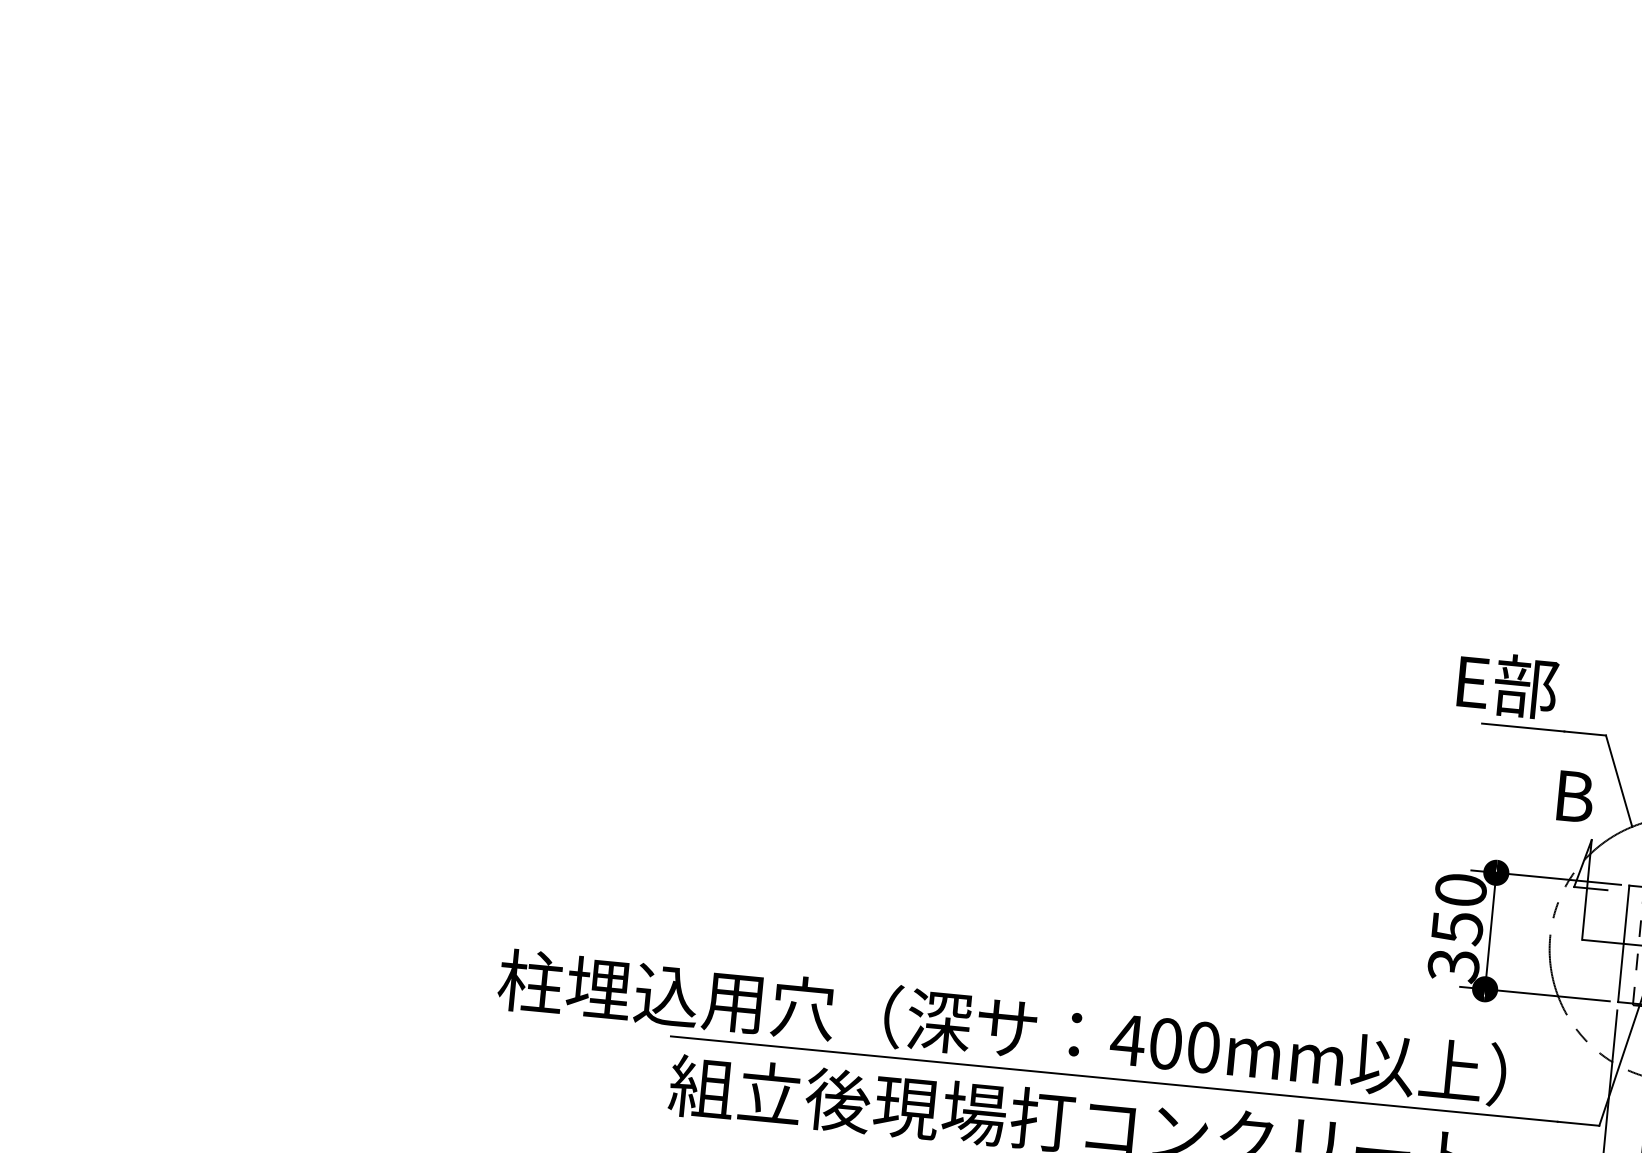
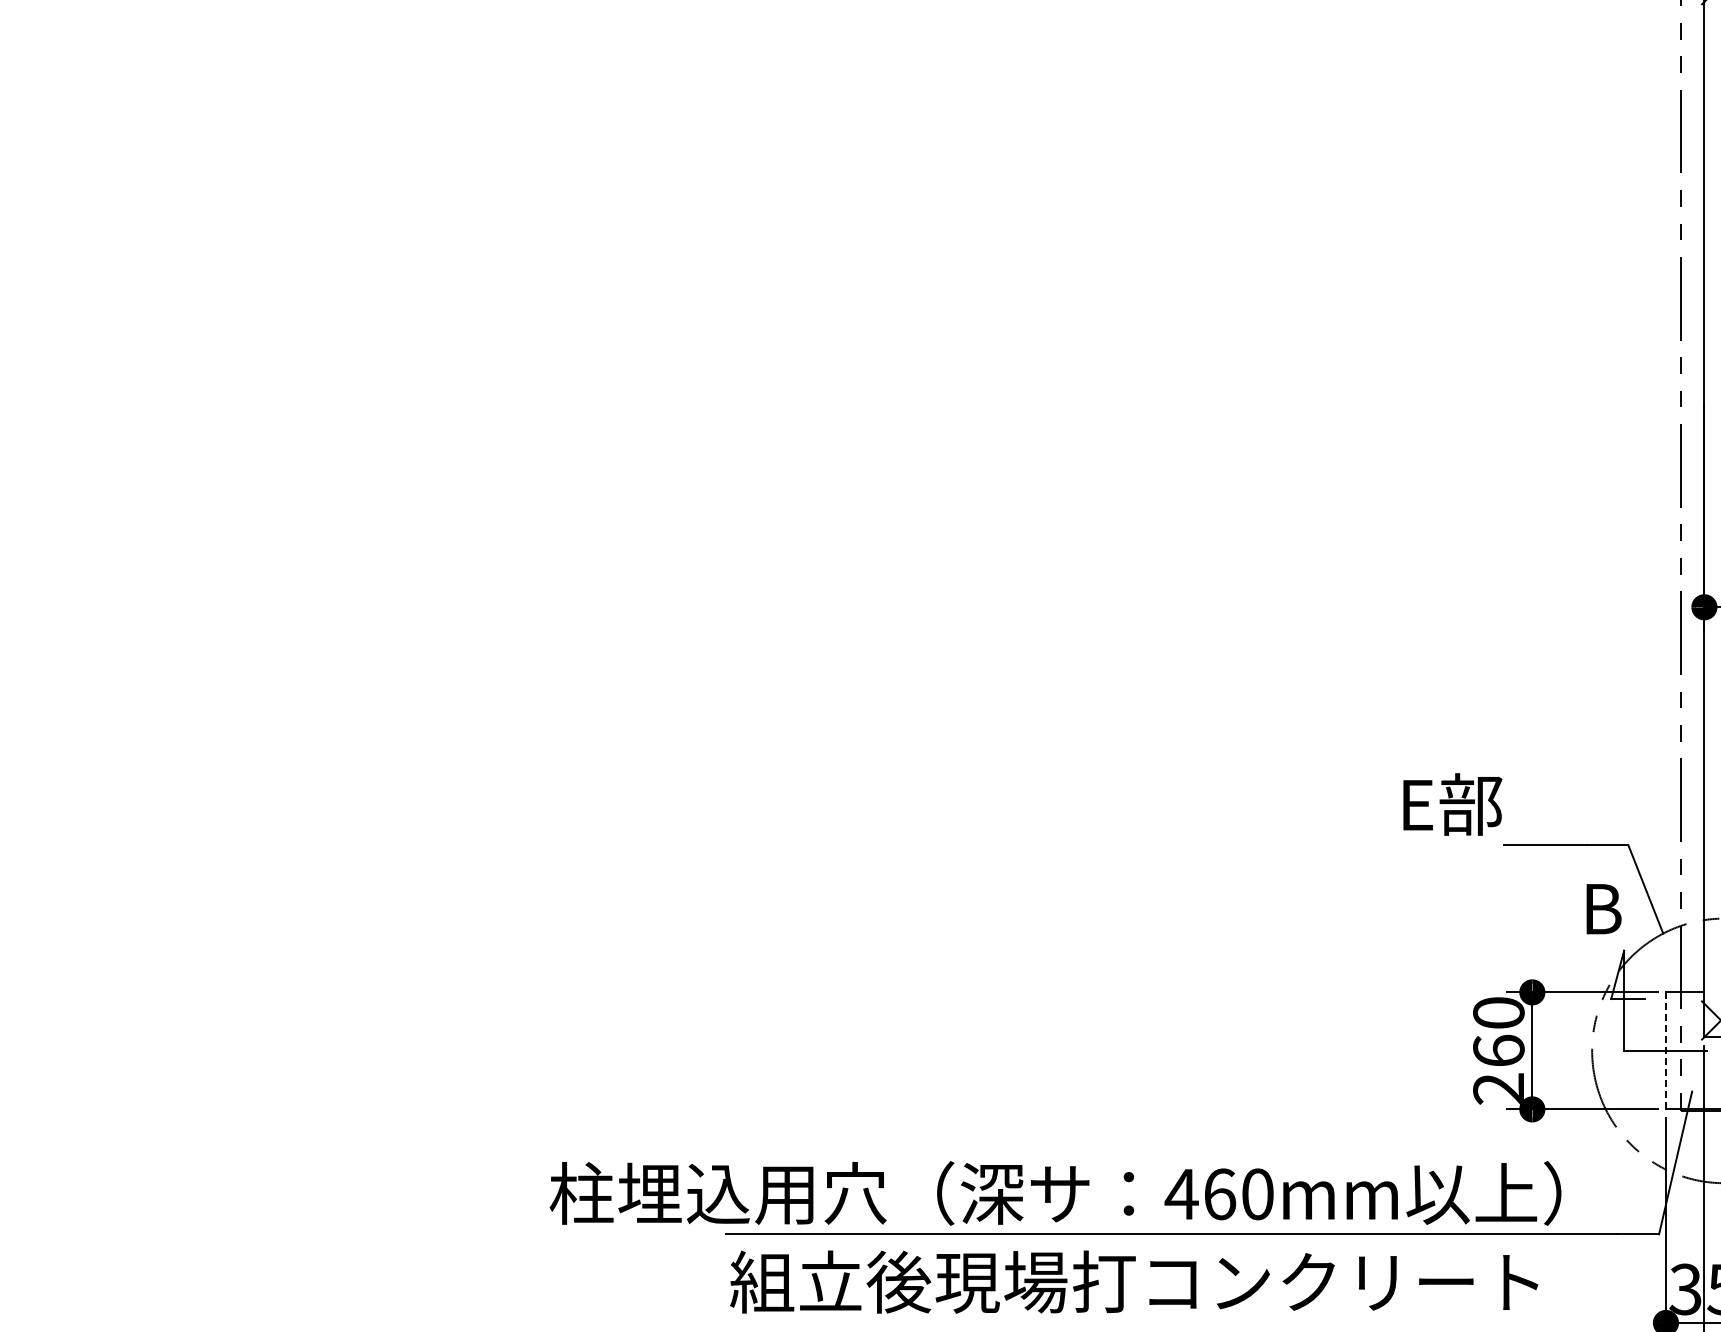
text: (1507, 685) -> (1452, 804), moved
line: (1623, 943) -> (1665, 1050), solid -> dashed
text: (1455, 946) -> (1498, 1069), 350 -> 260
text: (1166, 1044) -> (1220, 1194), 400mm -> 460mm

